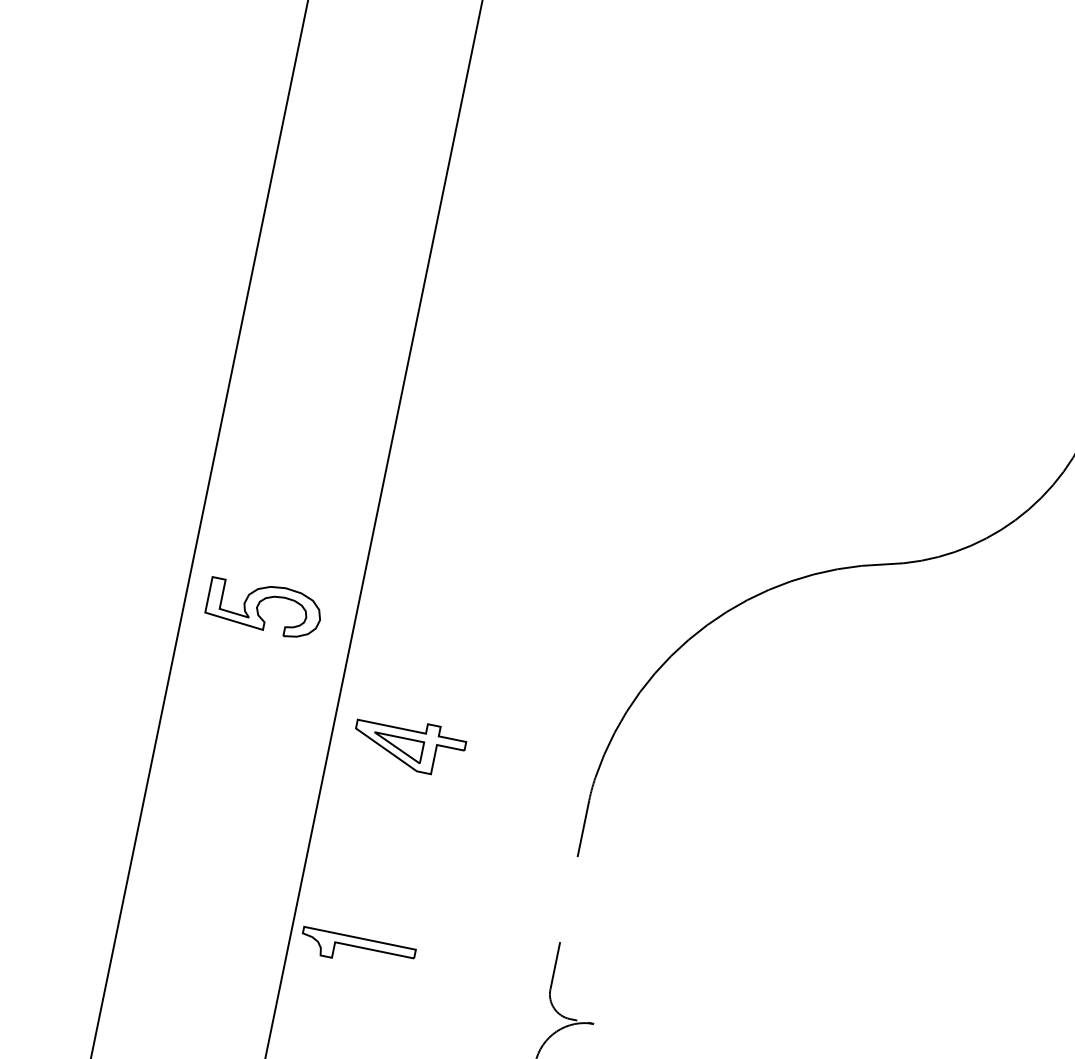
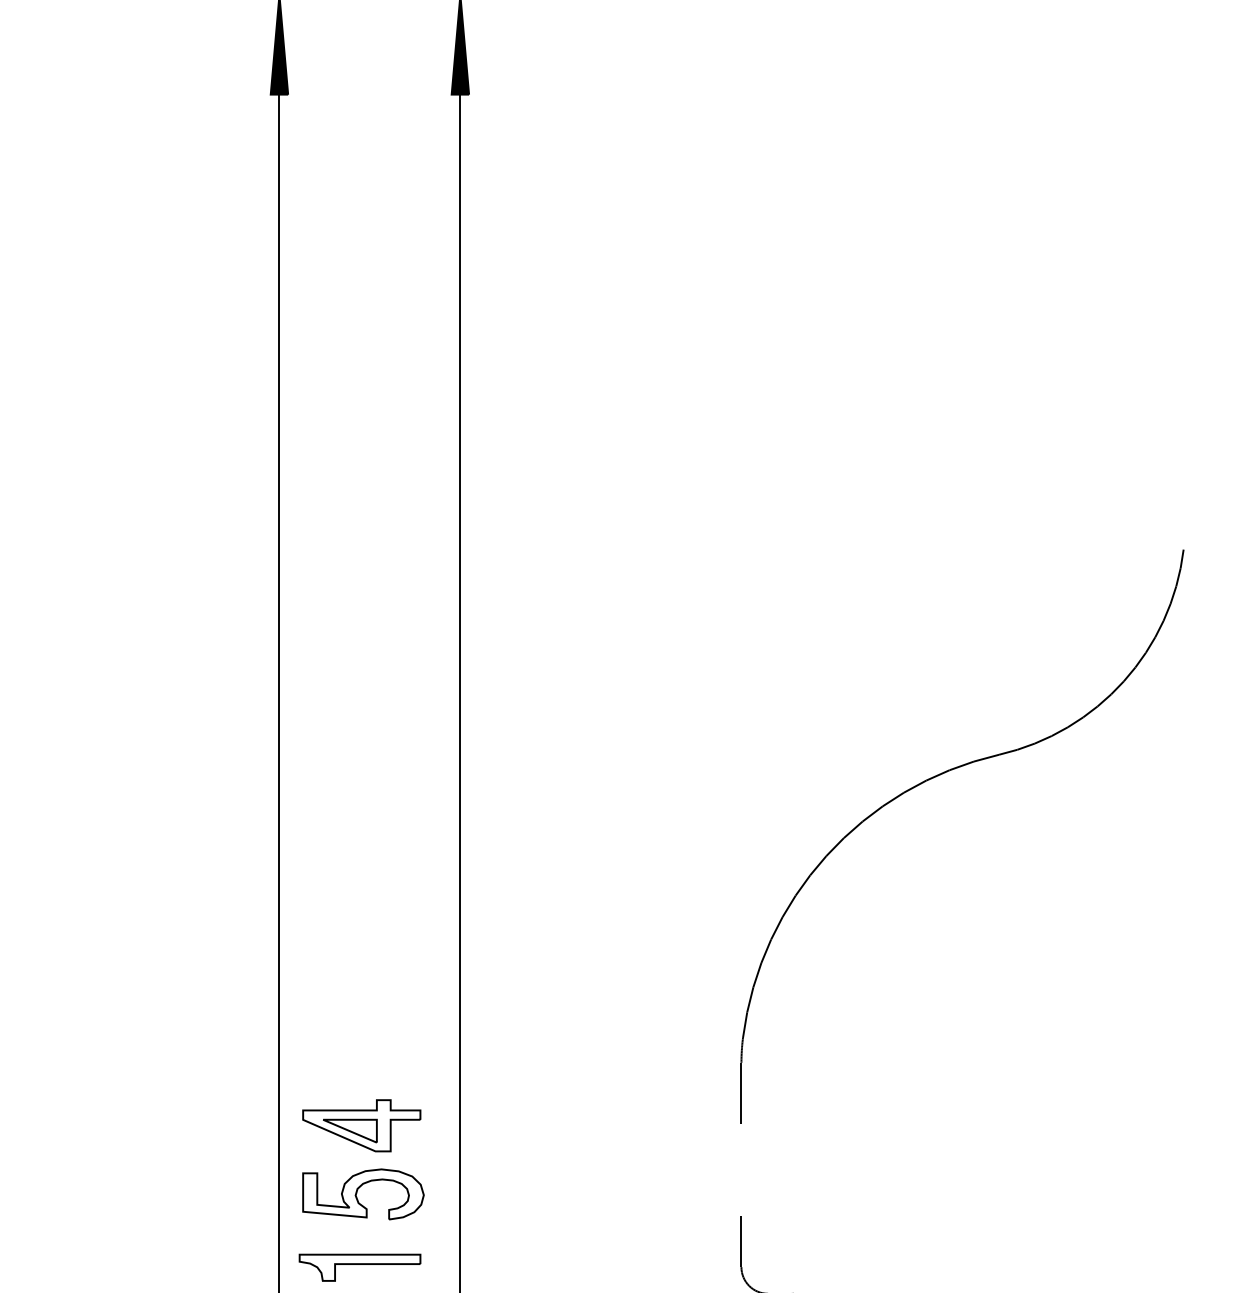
part: (259, 606) -> (357, 1193), moved
part: (408, 744) -> (361, 1125), moved
part: (357, 950) -> (359, 1267), moved

